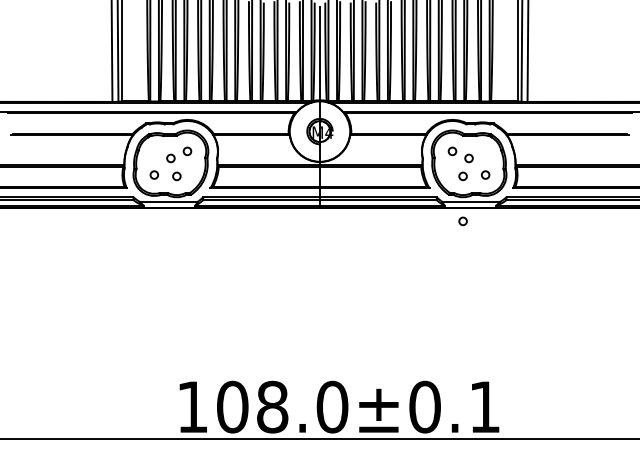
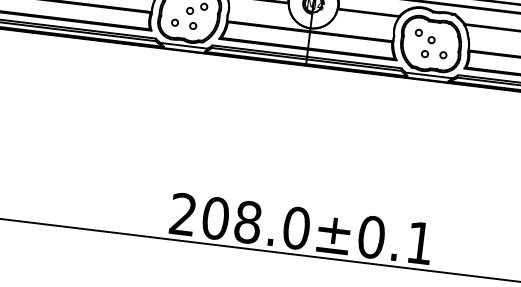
circle: (462, 221) -> (420, 90), removed
text: (191, 406) -> (182, 213), 108.0±0.1 -> 208.0±0.1

